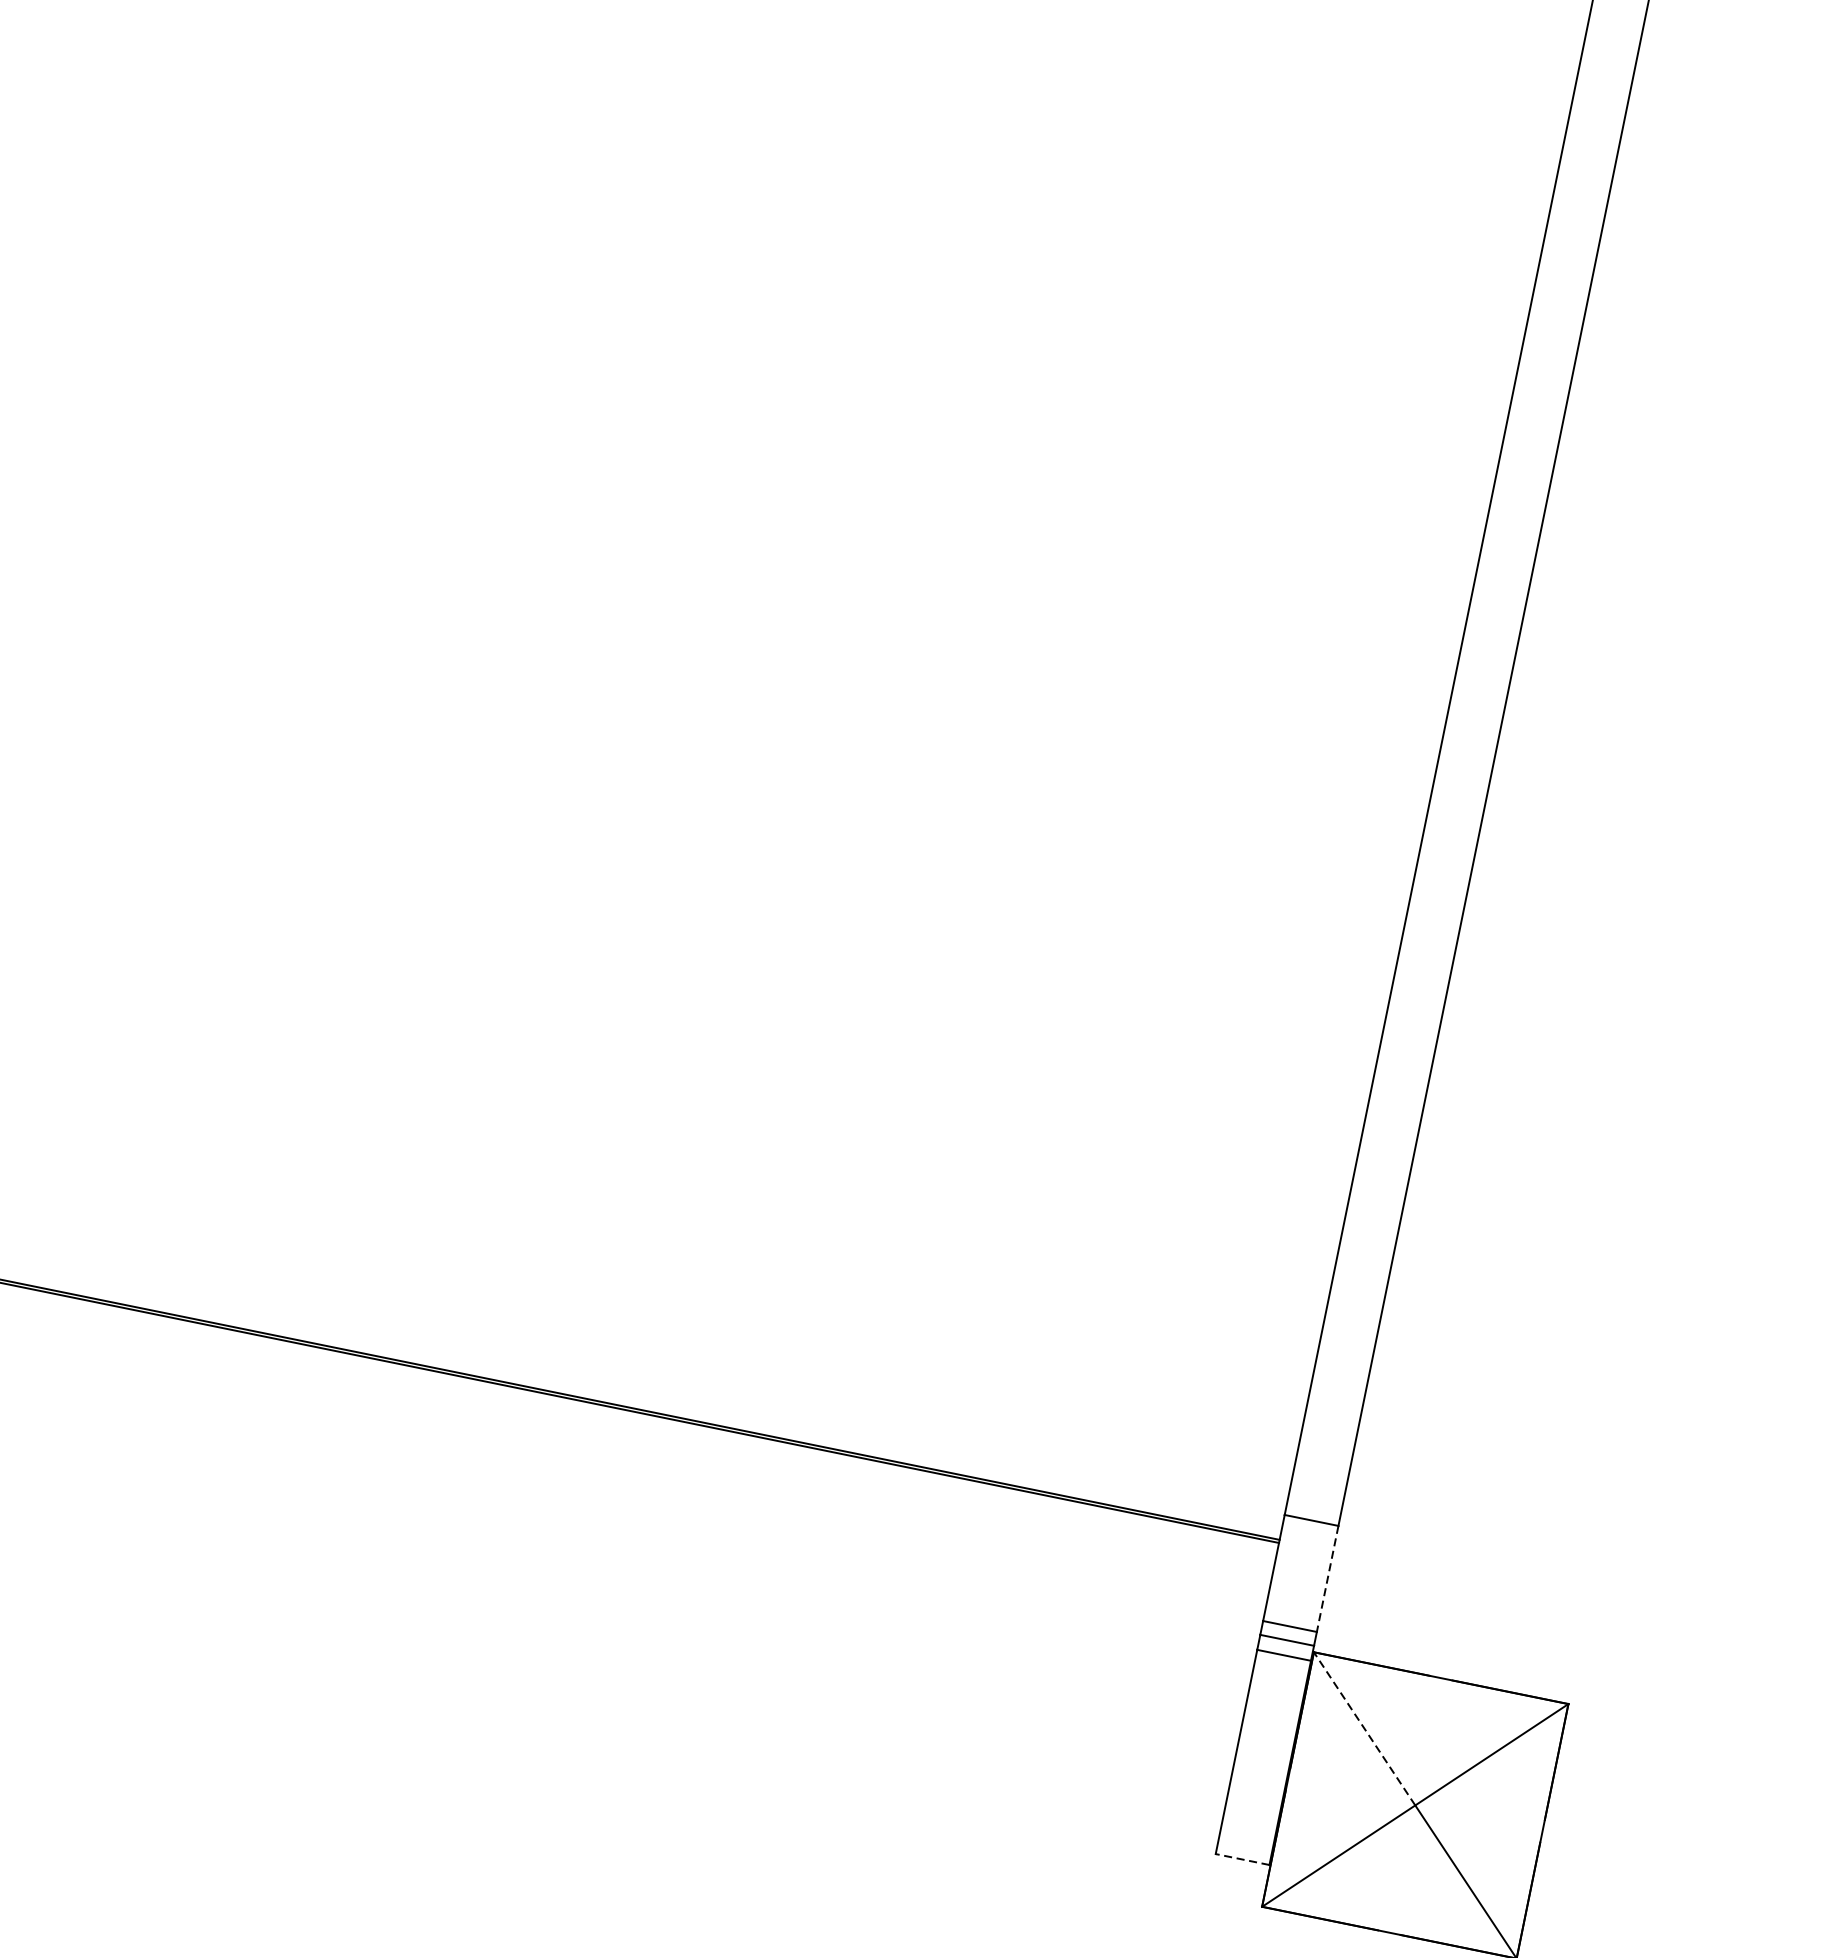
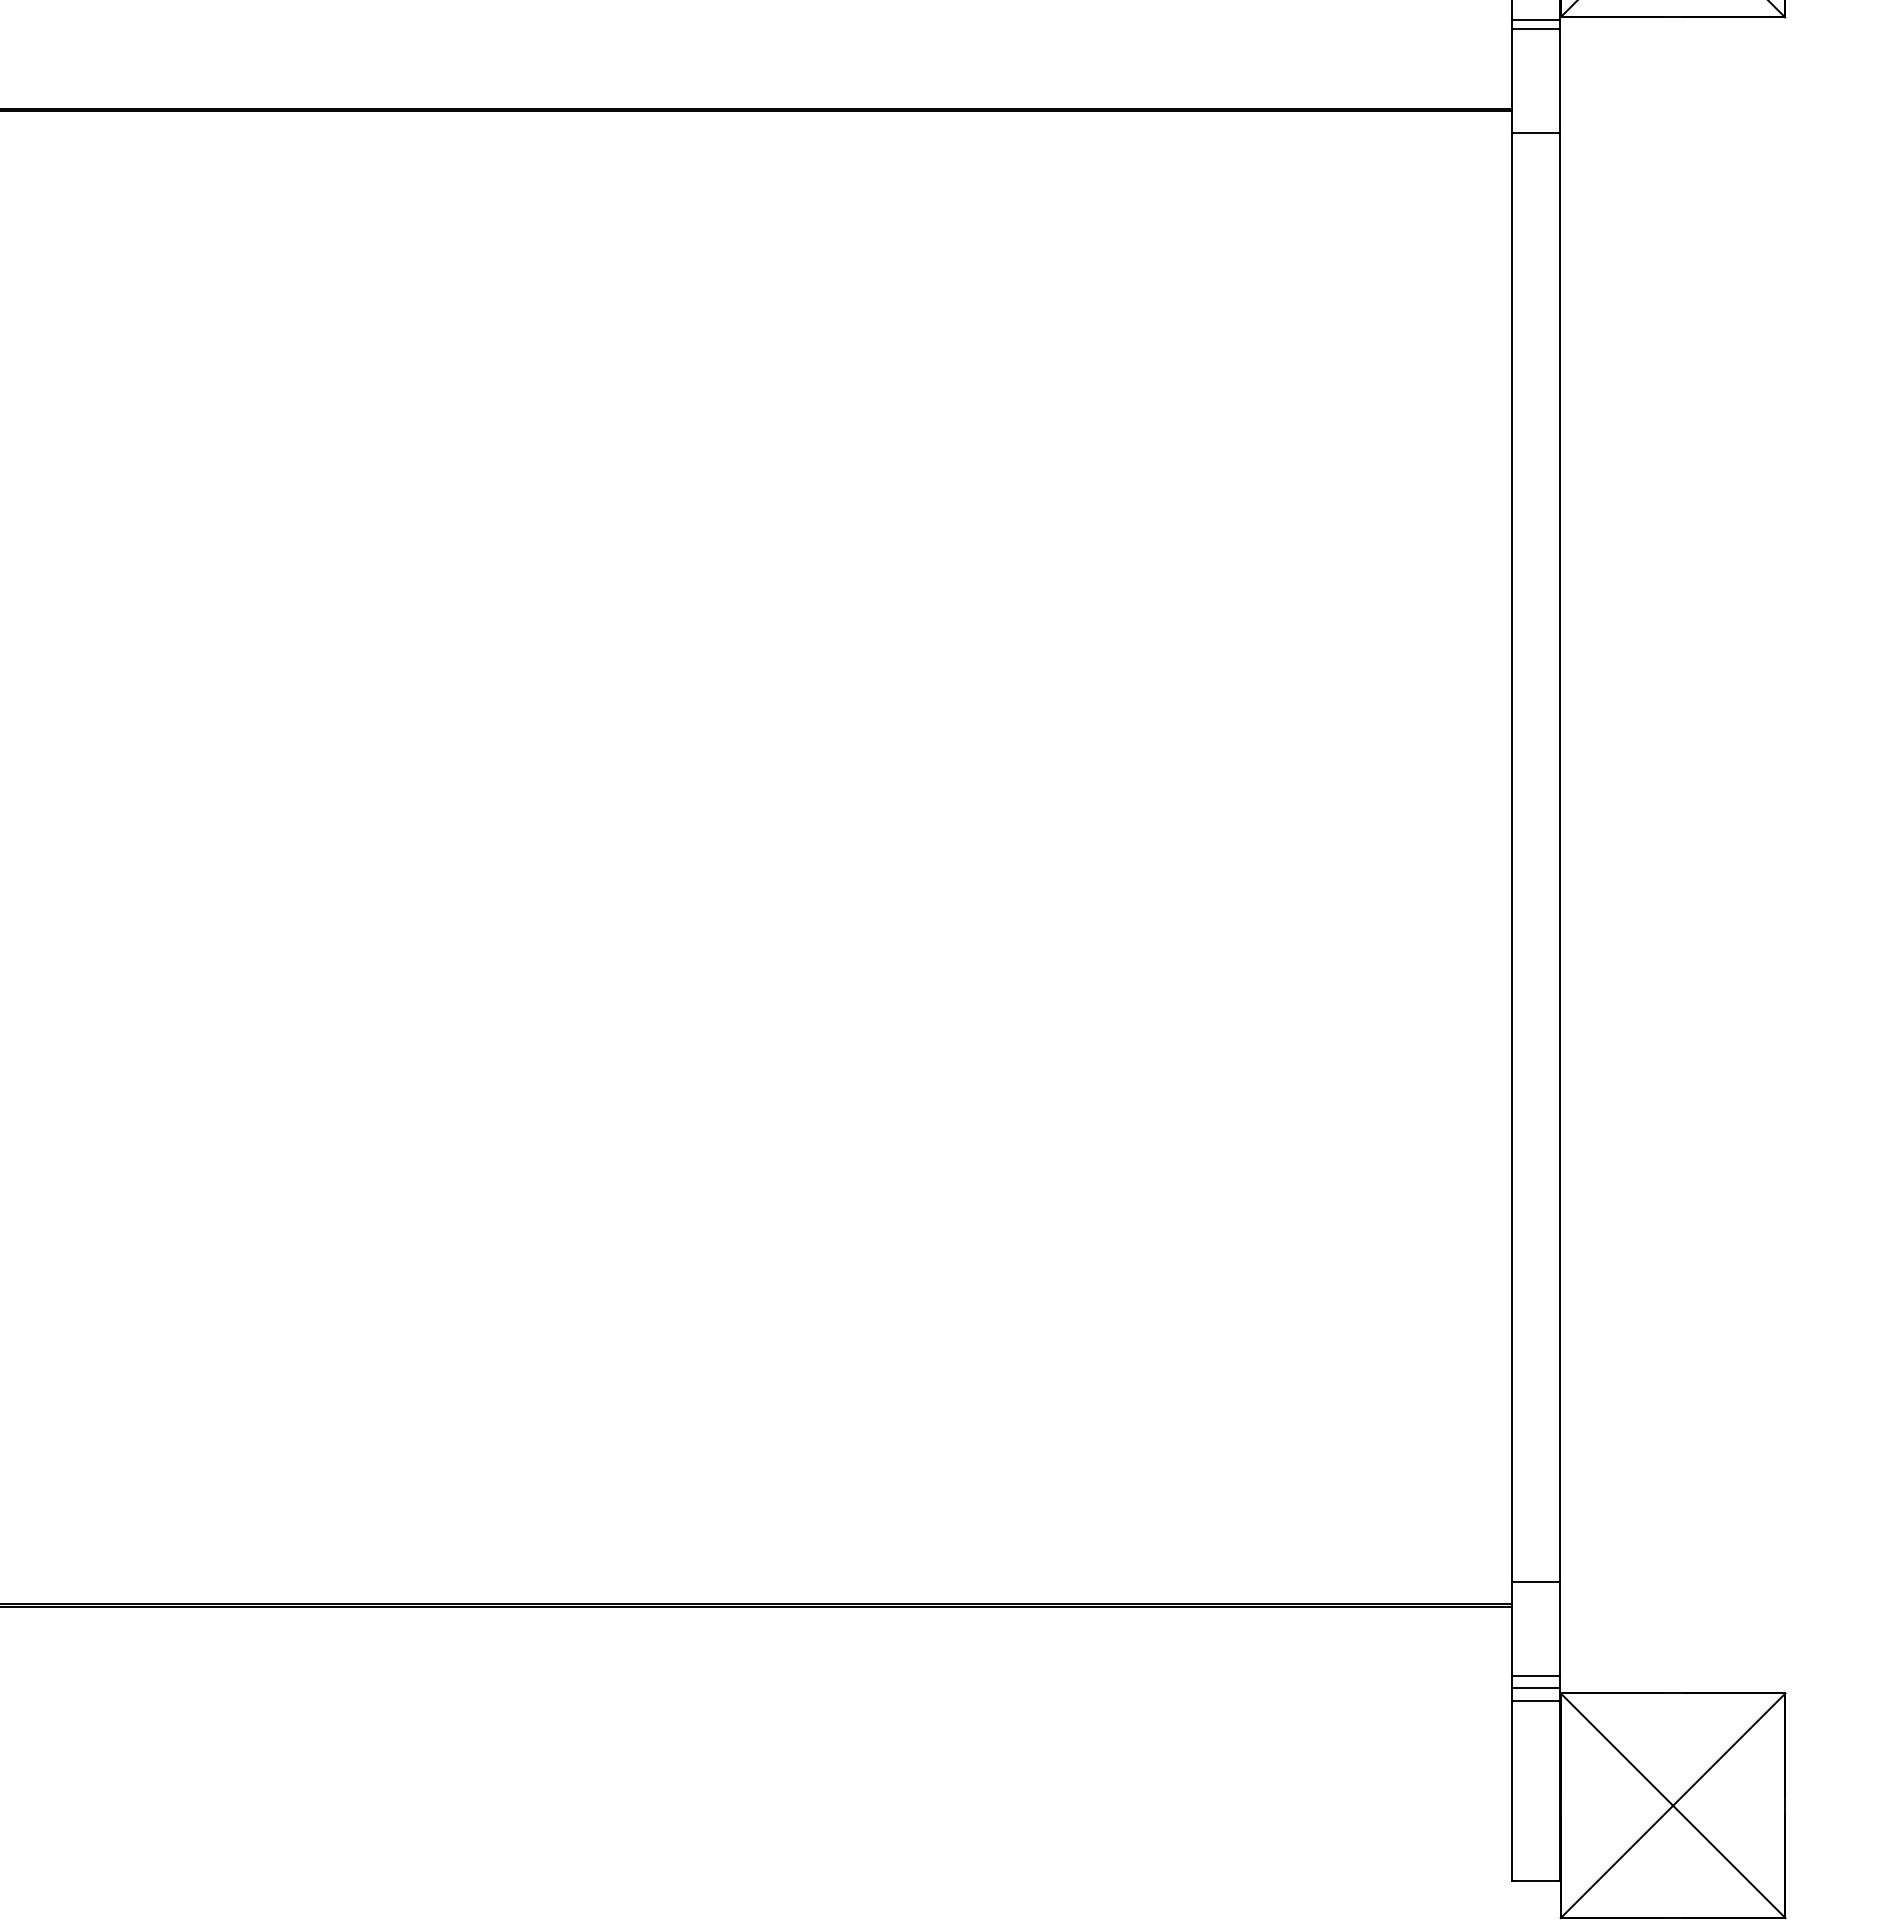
line: (1327, 1578) -> (1559, 1628), dashed -> solid
line: (1364, 1728) -> (1616, 1749), dashed -> solid
line: (1243, 1859) -> (1536, 1881), dashed -> solid

